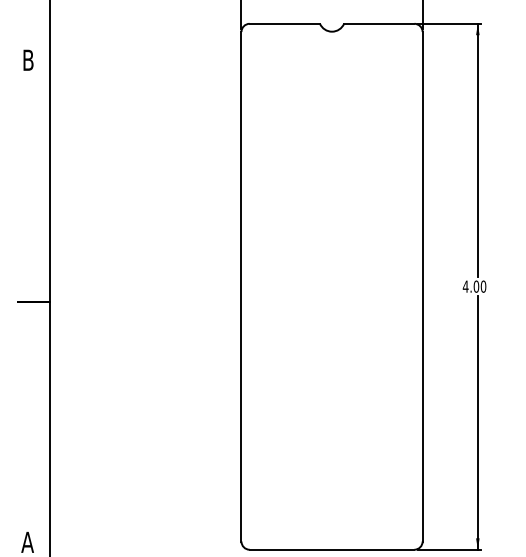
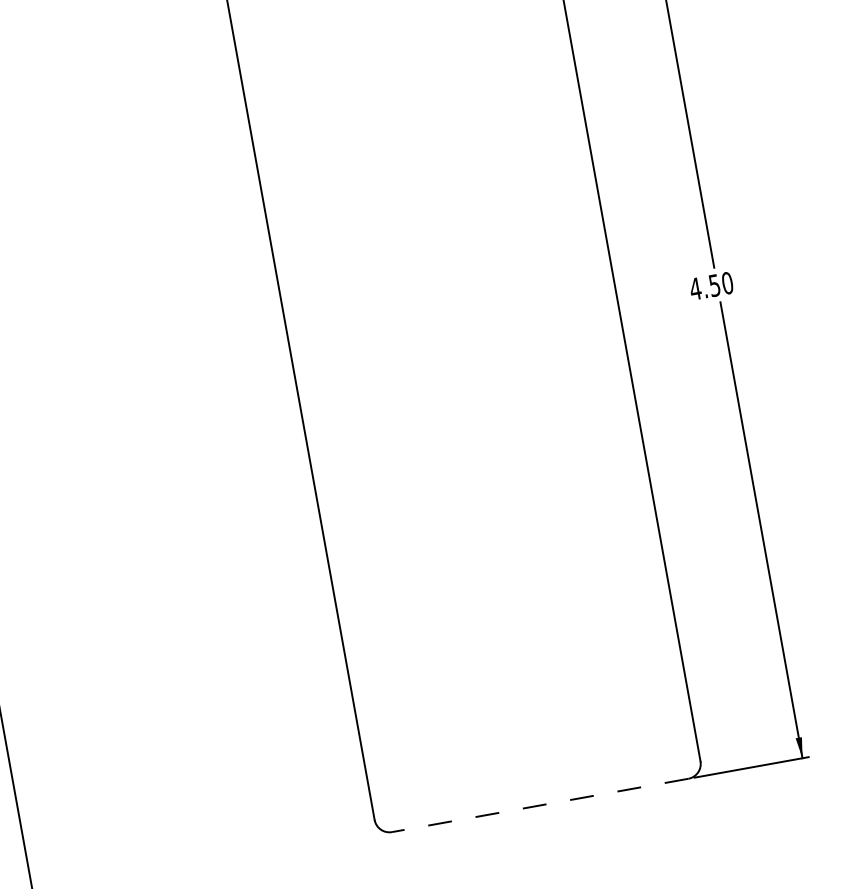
text: (476, 286) -> (714, 285), 4.00 -> 4.50
line: (331, 549) -> (539, 805), solid -> dashed

